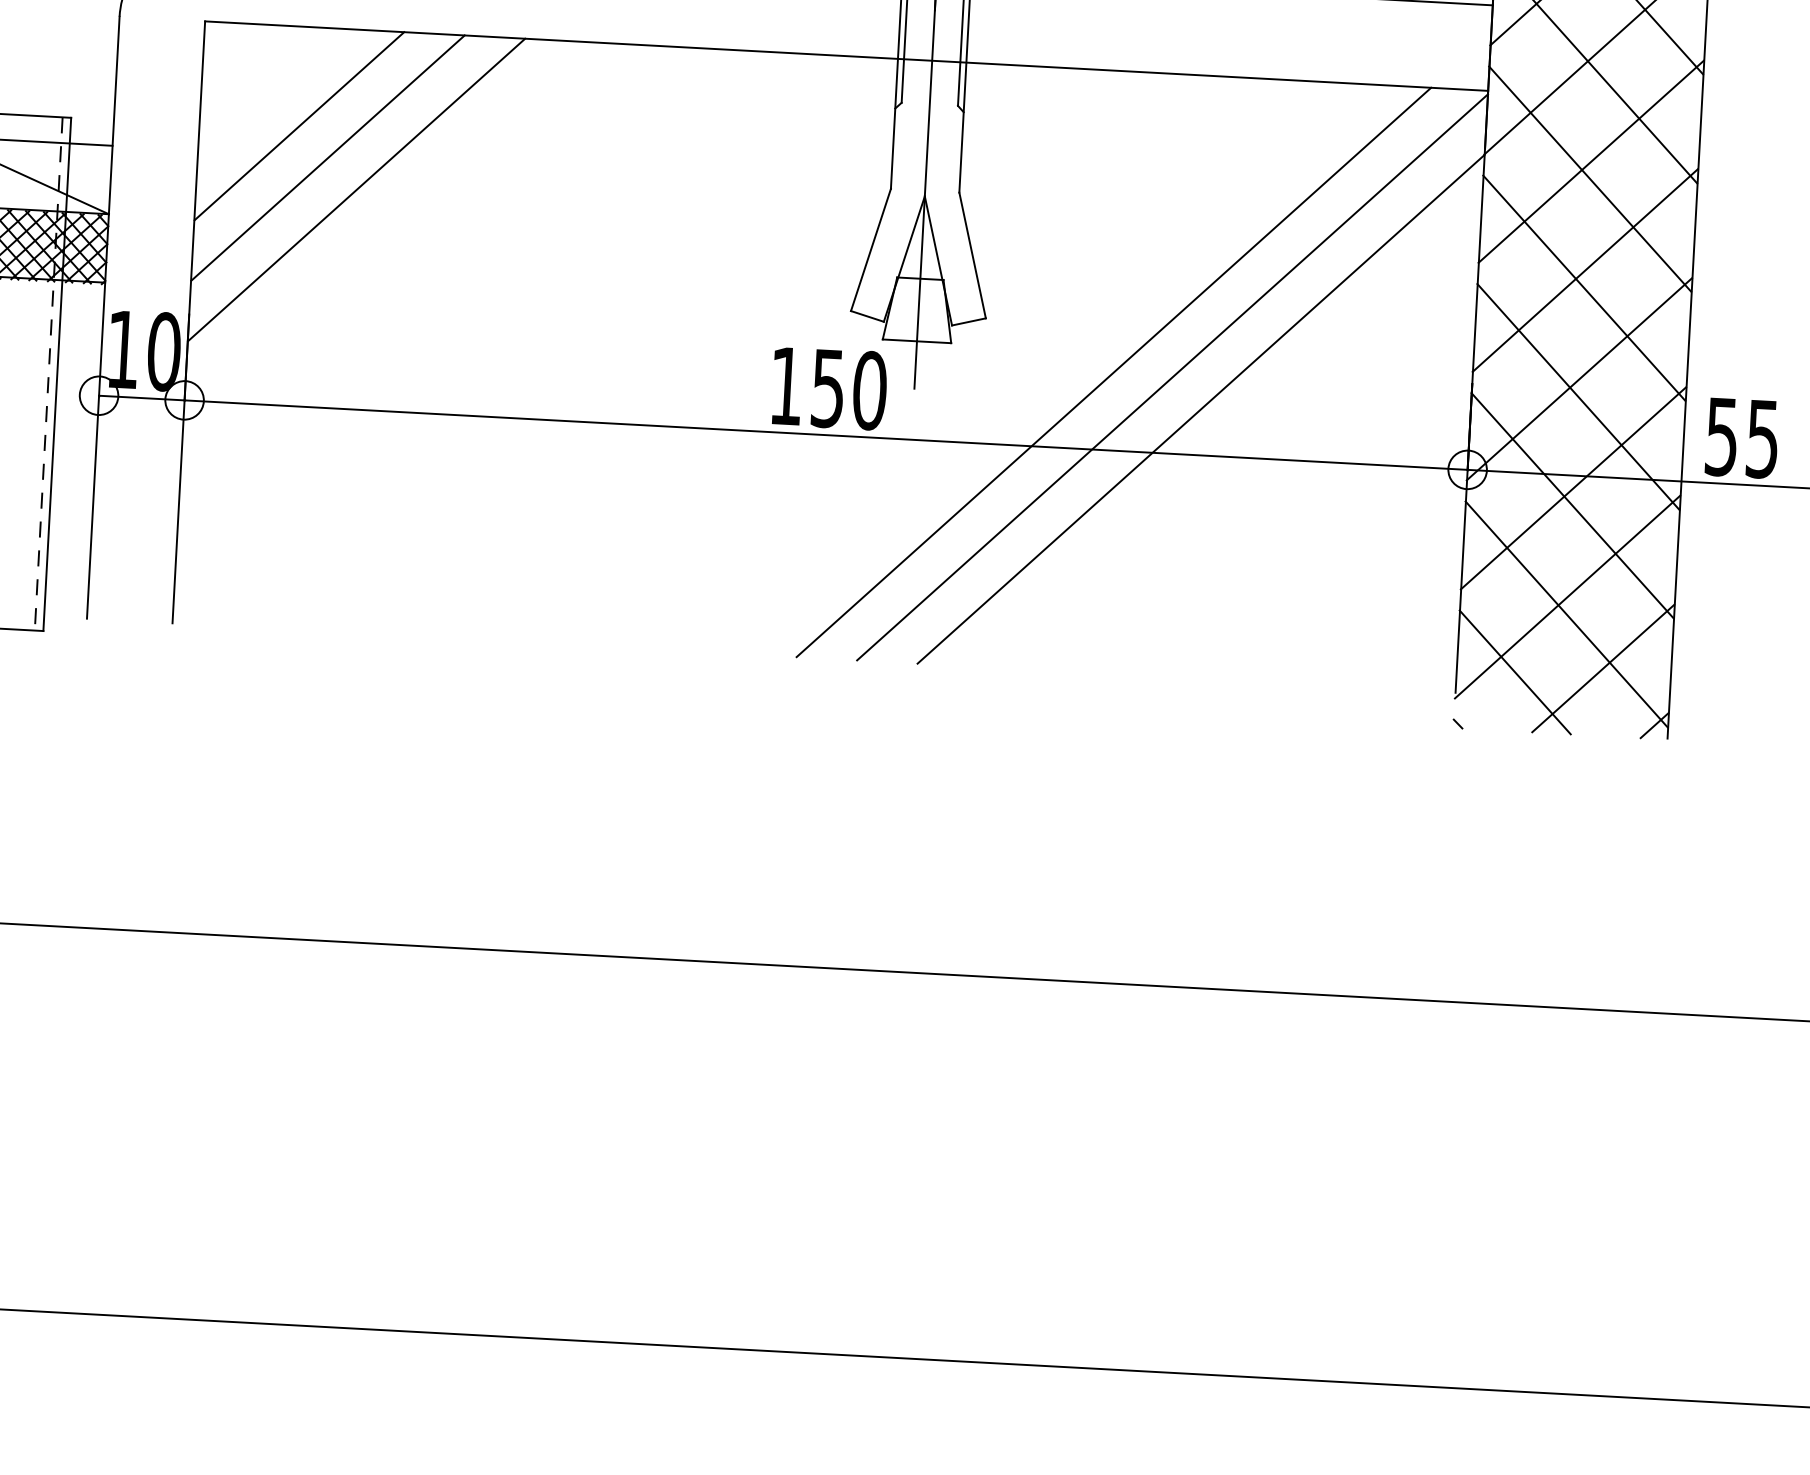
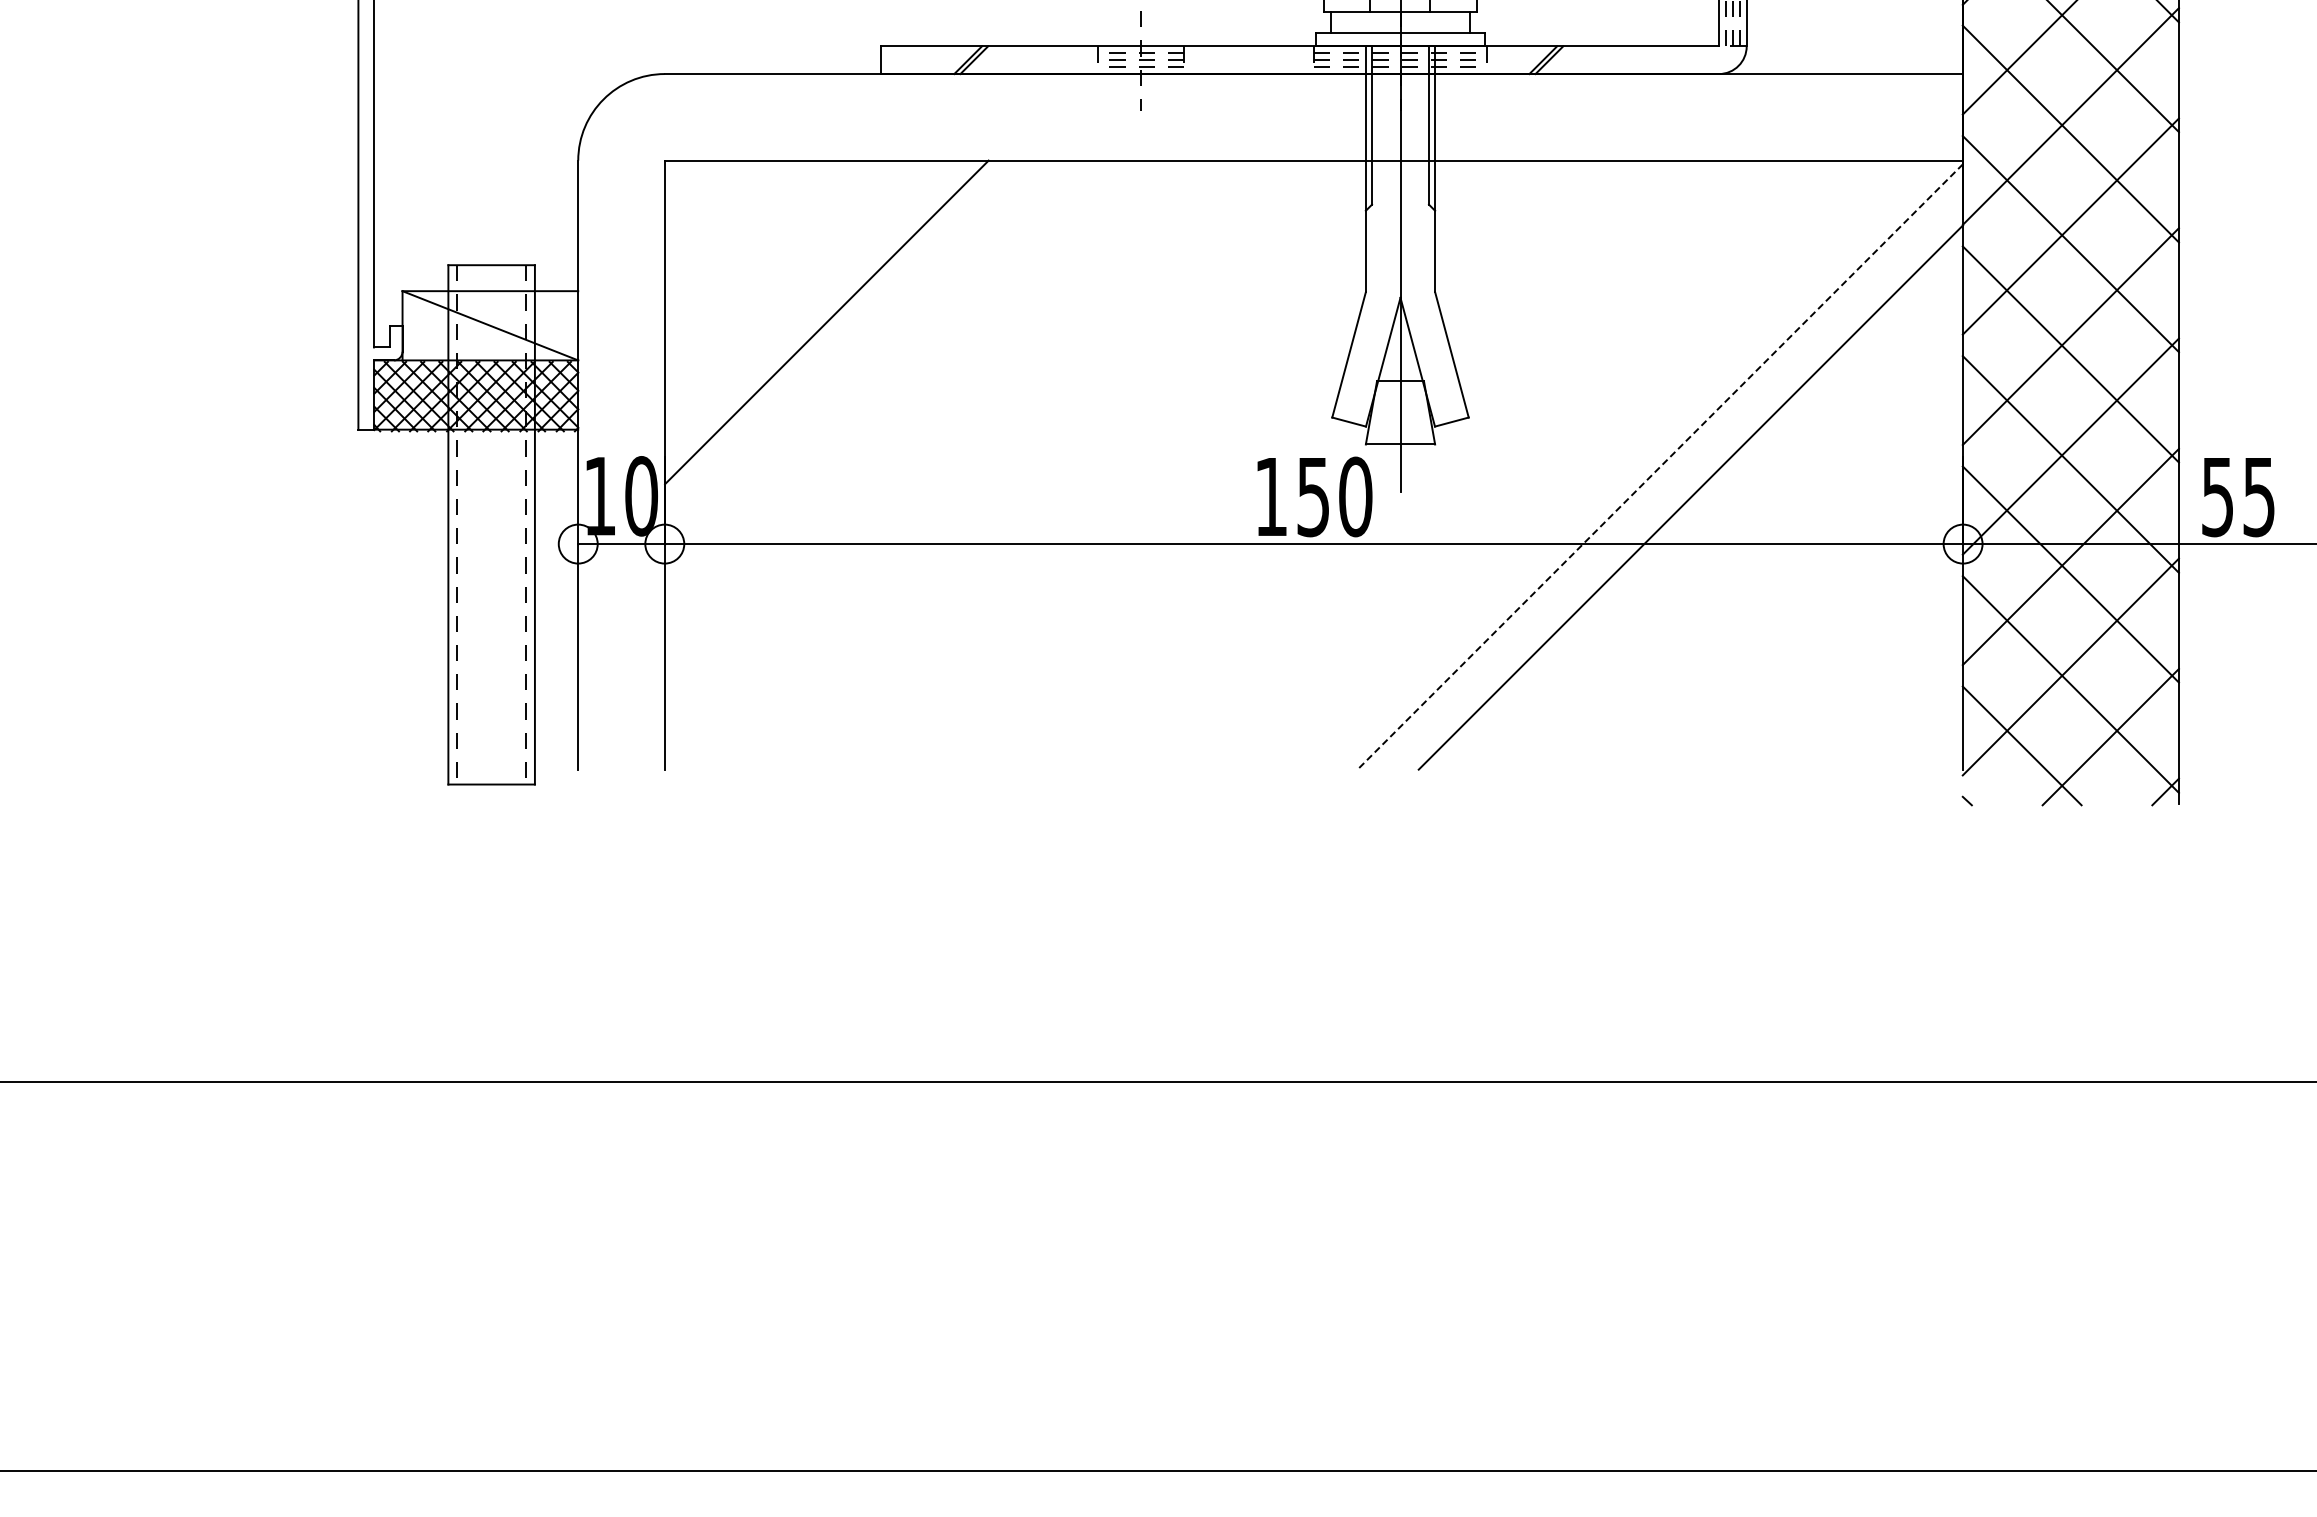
line: (299, 125) -> (765, 260), removed
line: (328, 157) -> (796, 291), removed
line: (1113, 371) -> (1600, 464), removed
line: (1171, 377) -> (1659, 467), solid -> dashed

